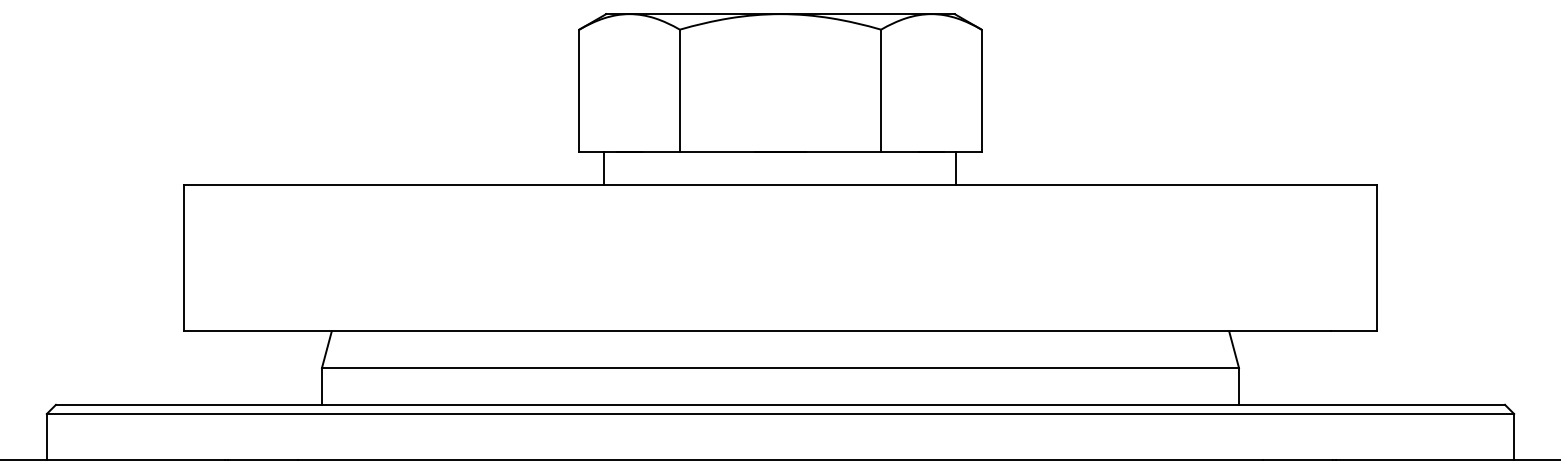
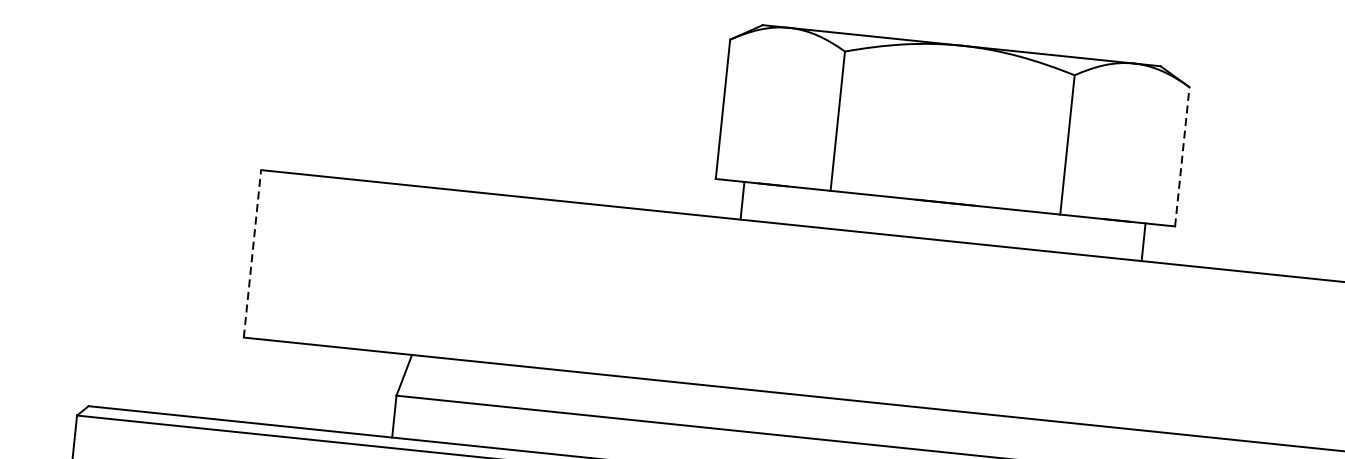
line: (981, 90) -> (1182, 156), solid -> dashed
line: (184, 257) -> (252, 253), solid -> dashed

